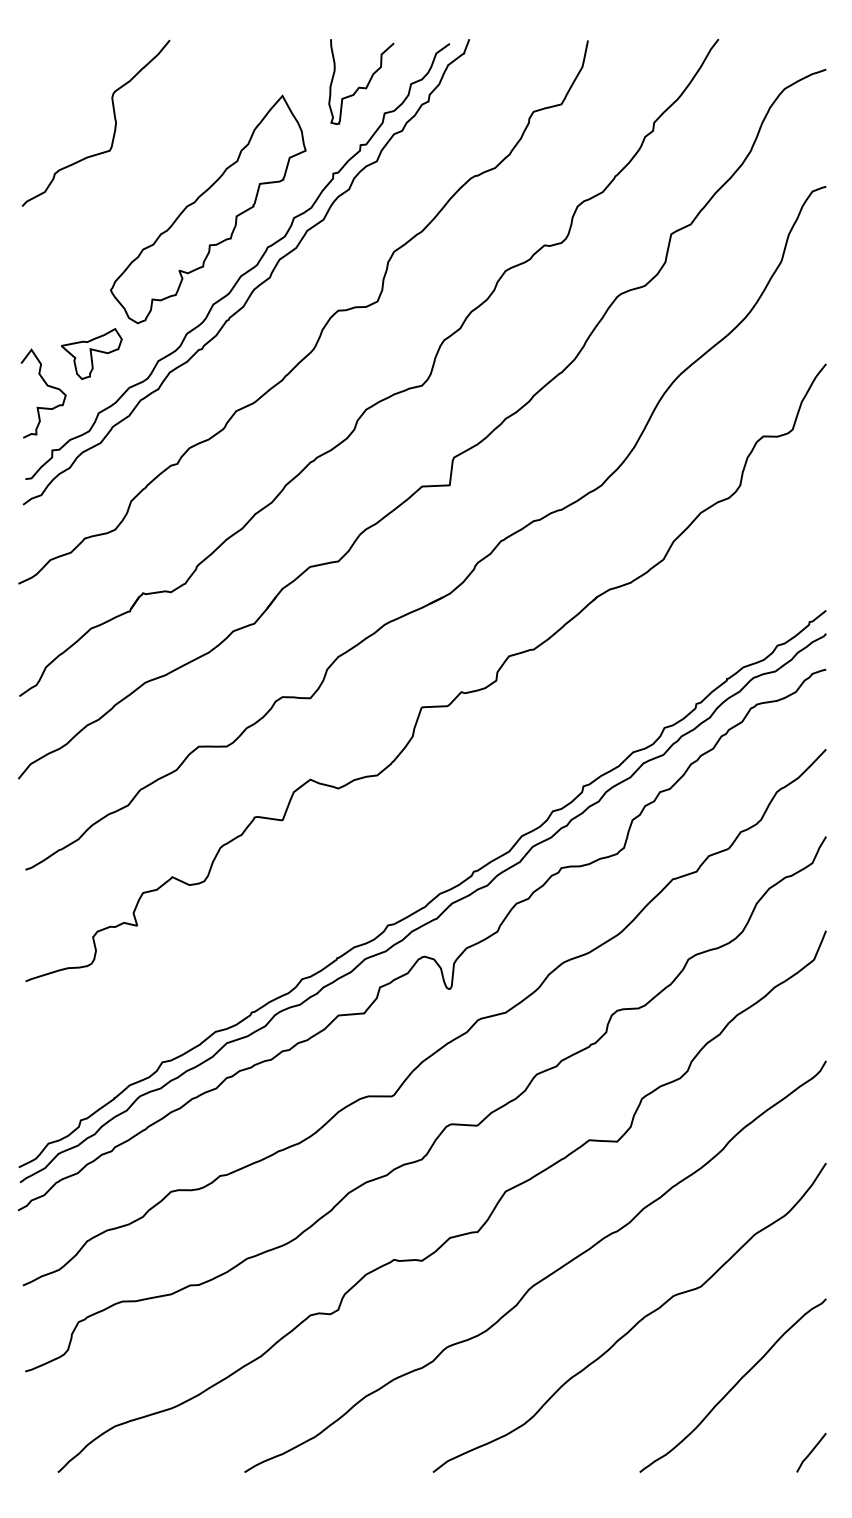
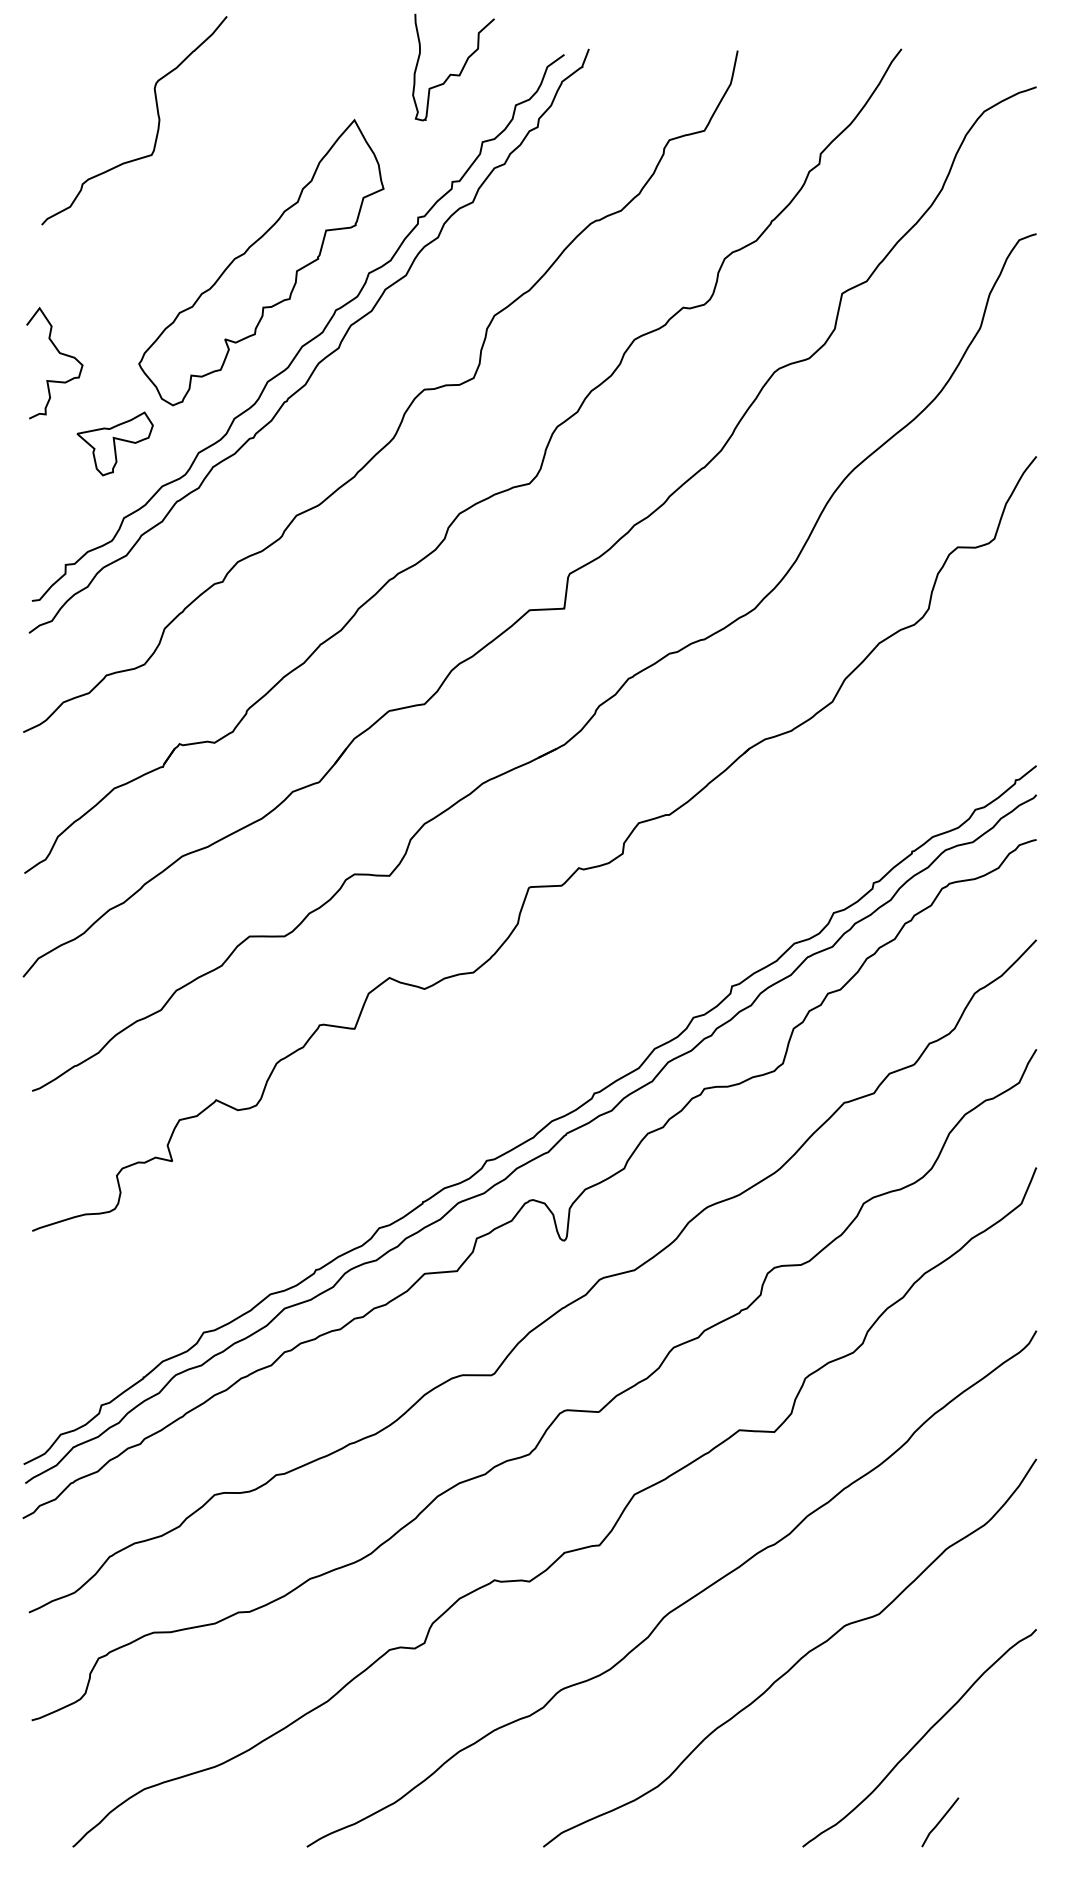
curve: (359, 86) -> (451, 73), moved
curve: (114, 120) -> (157, 117), moved
curve: (47, 386) -> (59, 354), moved
curve: (811, 1452) -> (940, 1821), moved

